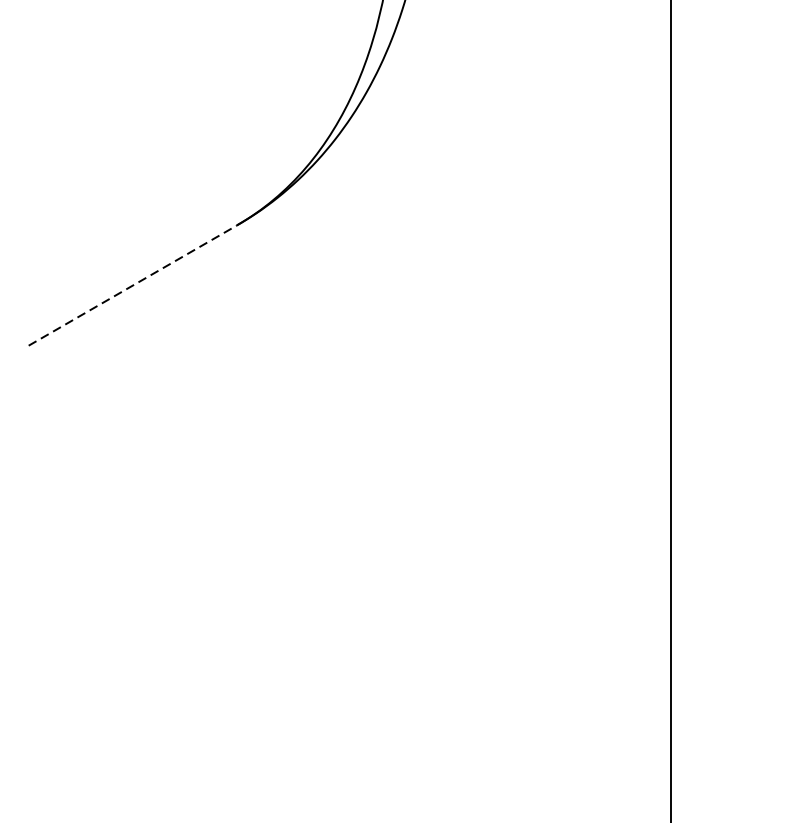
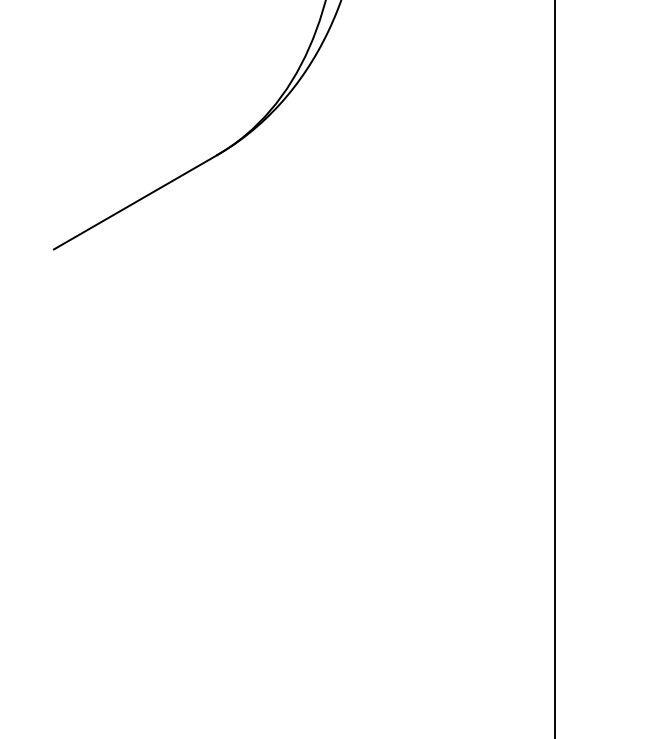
line: (133, 285) -> (135, 202), dashed -> solid

